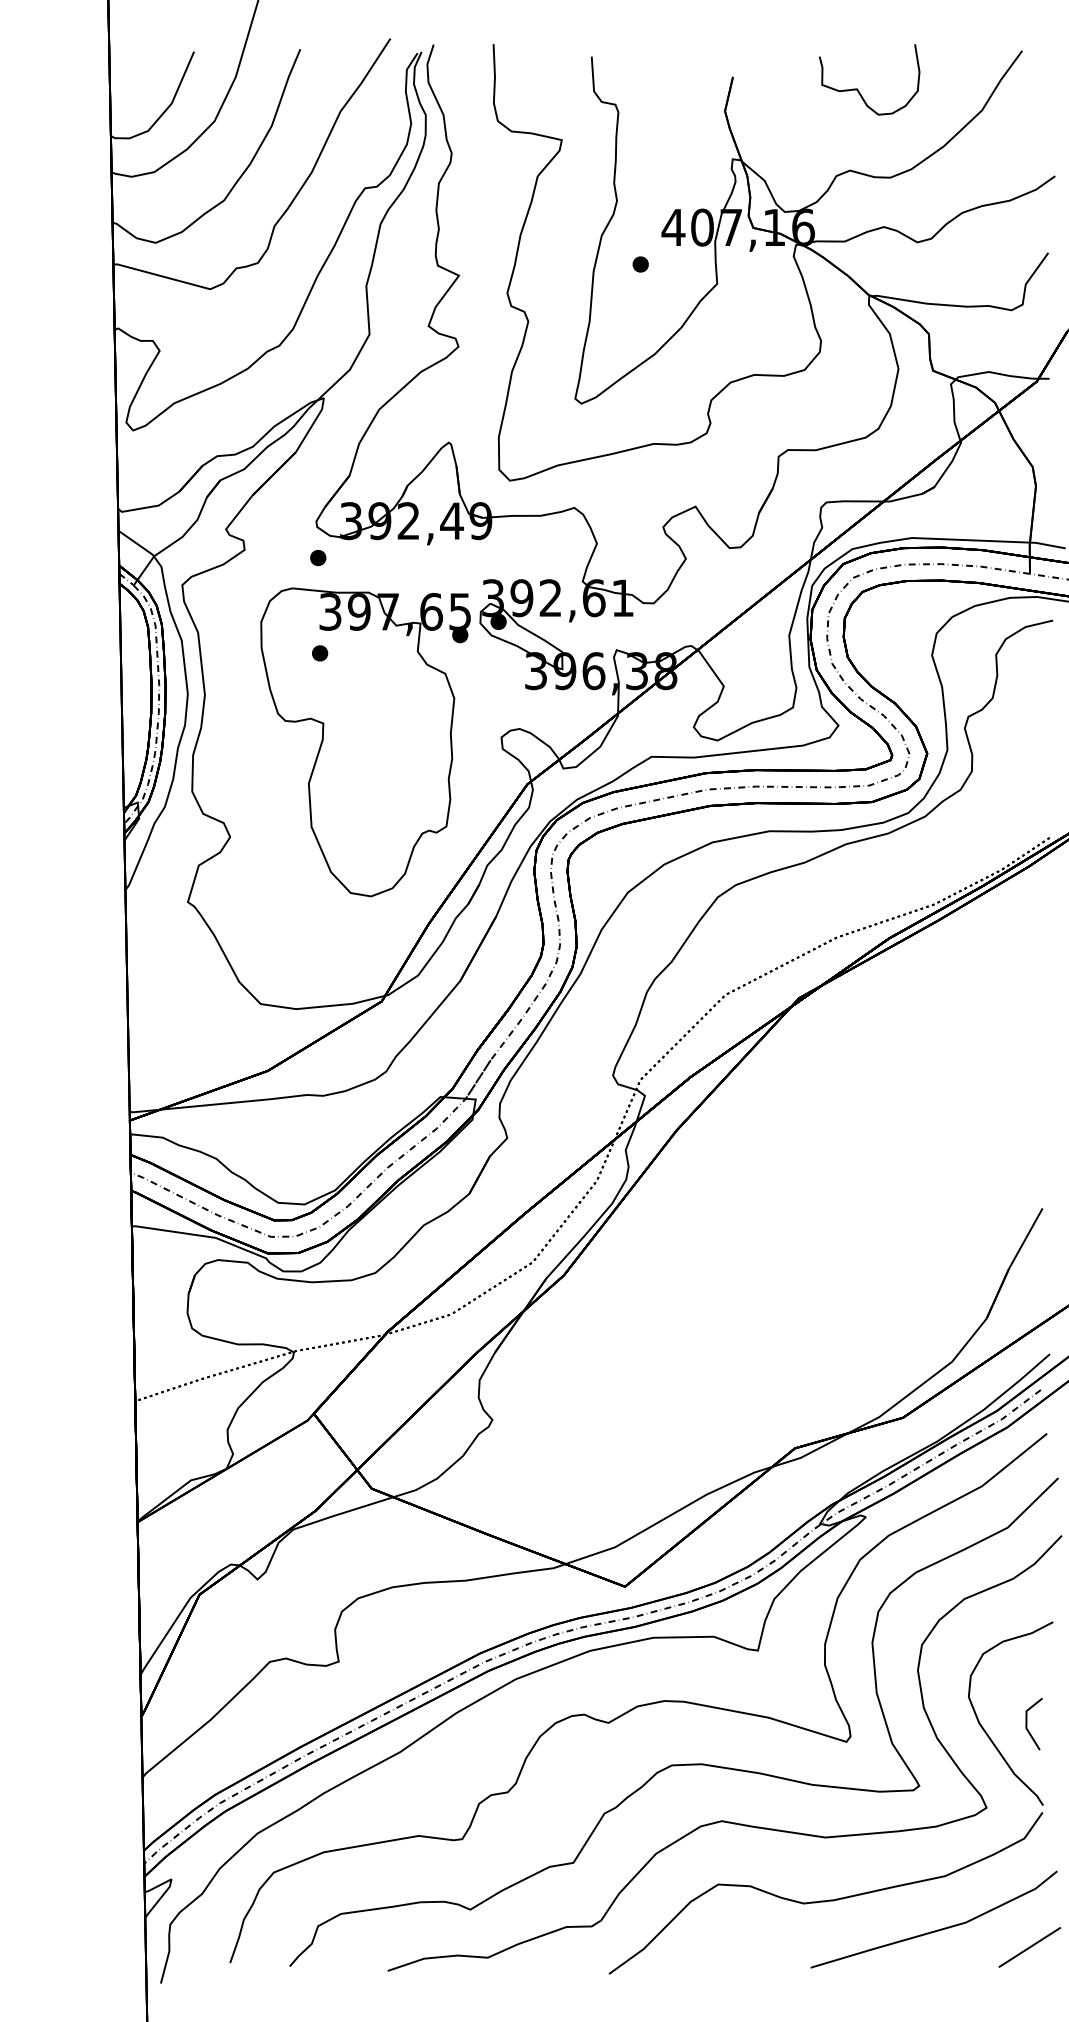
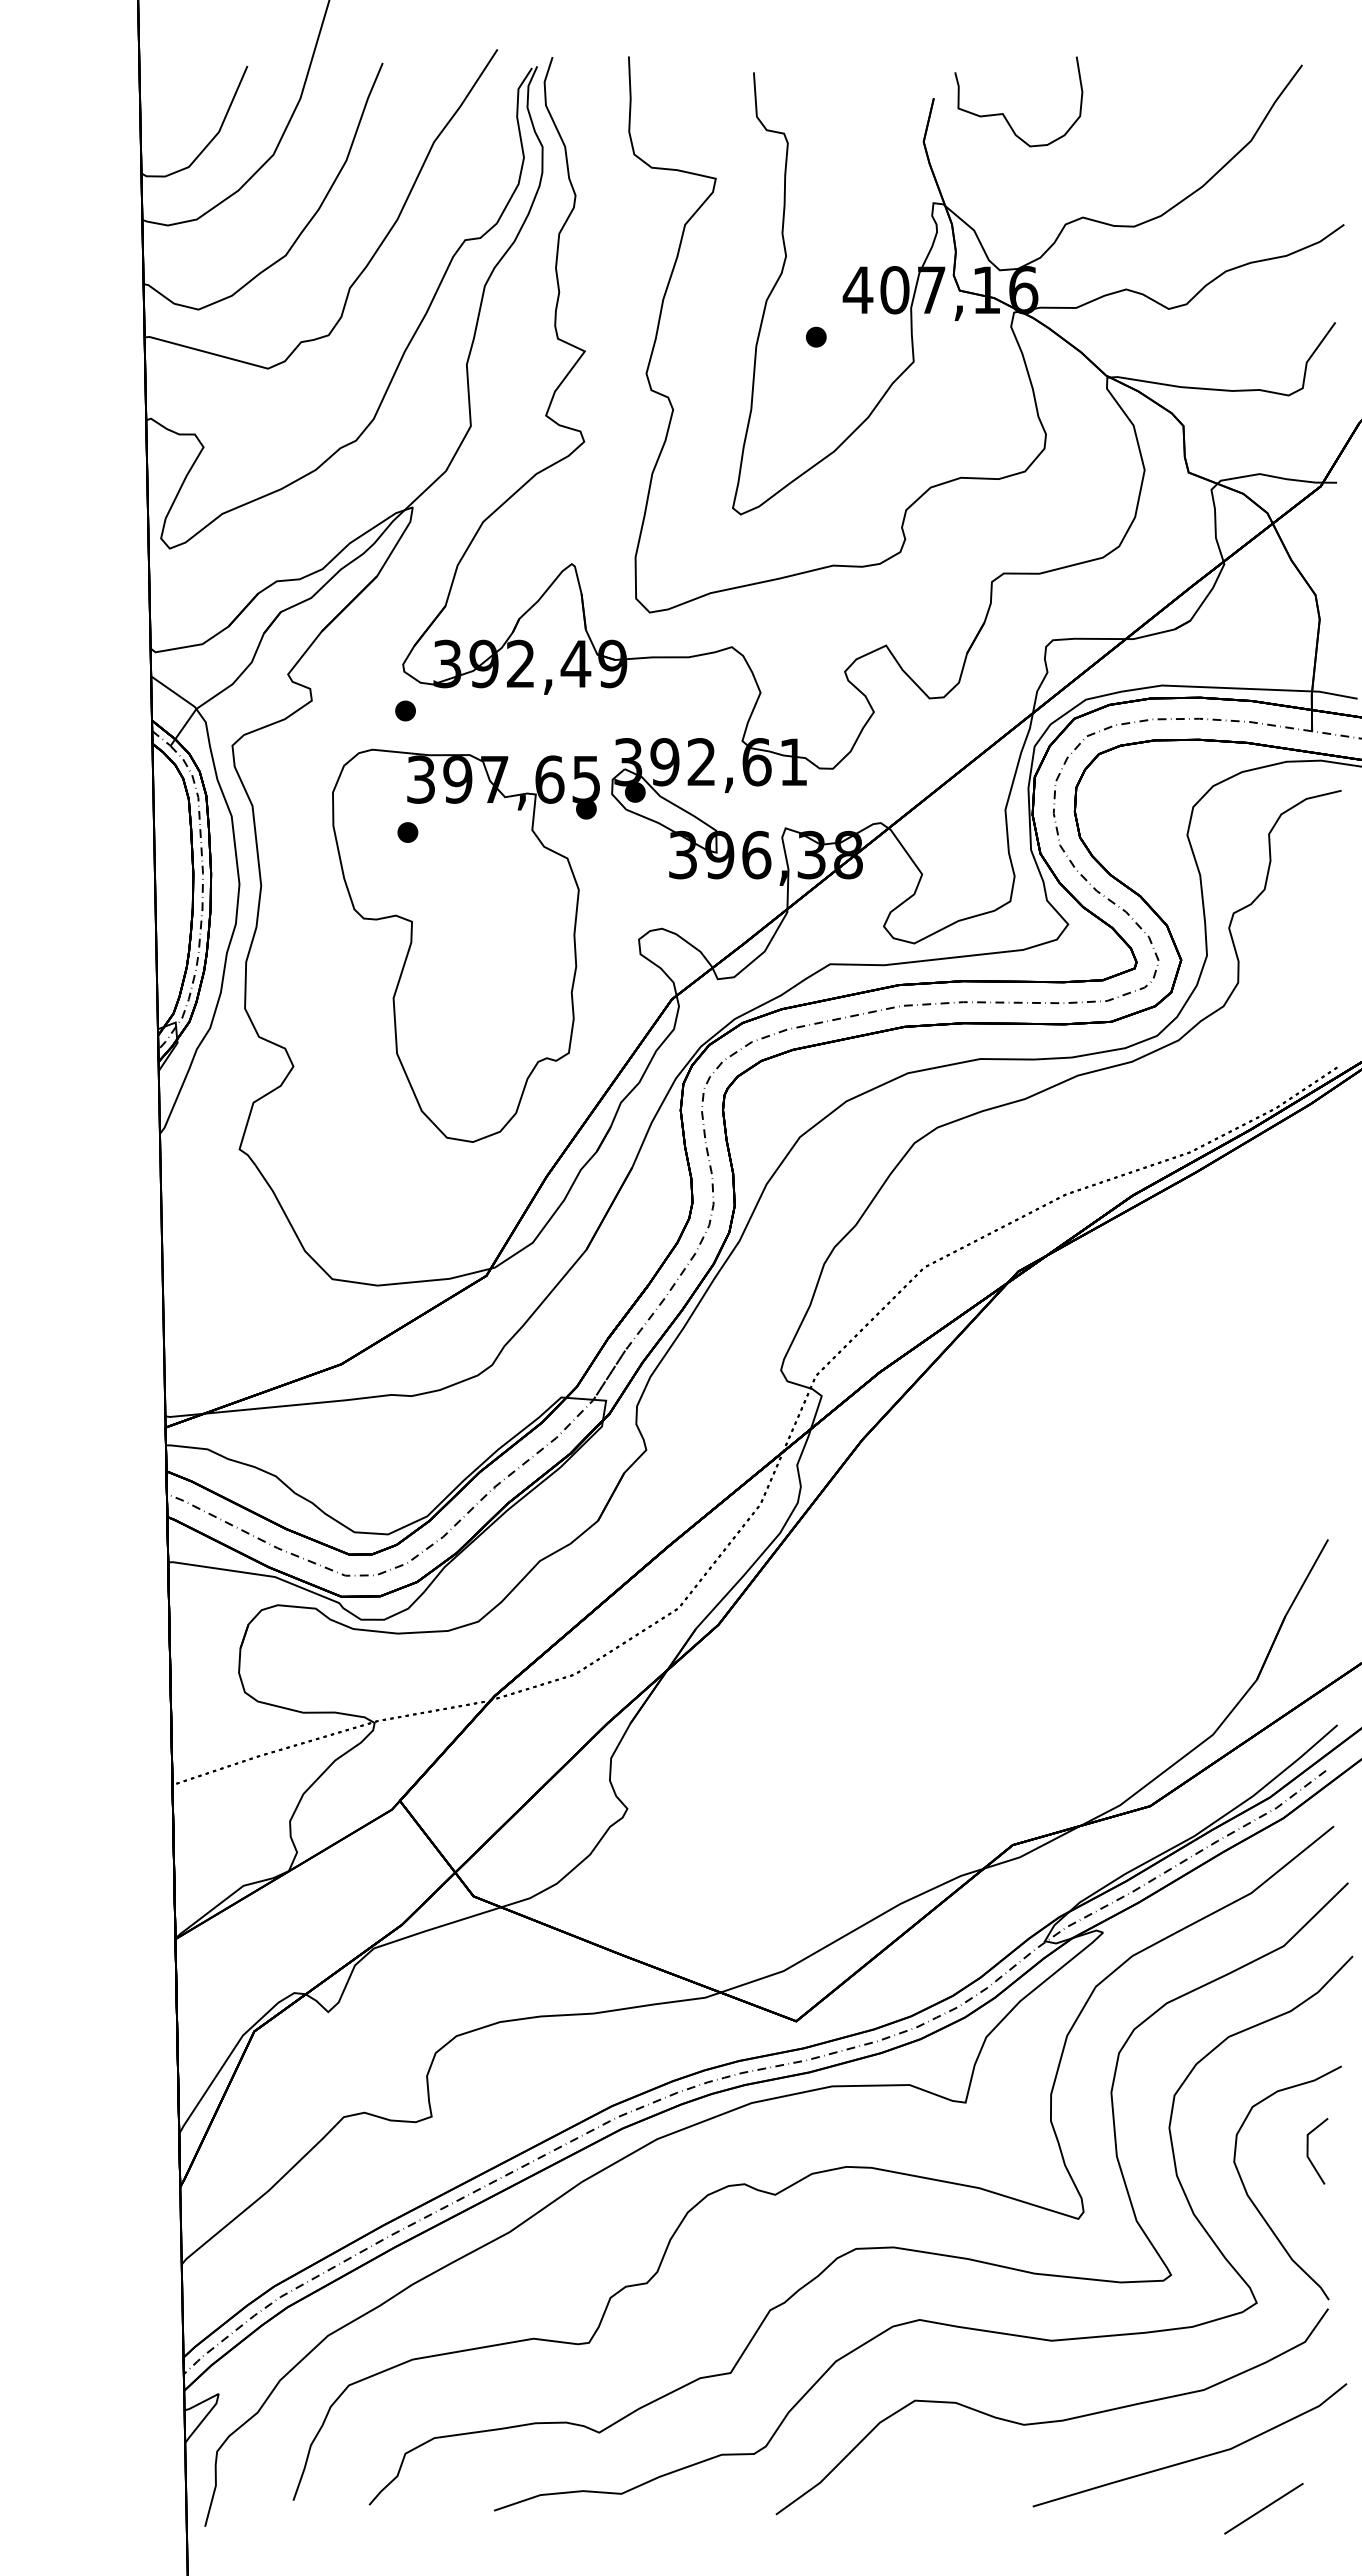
curve: (858, 89) -> (1004, 114), moved
line: (1027, 1724) -> (1308, 2151), moved
line: (1029, 1947) -> (1263, 2508), moved

